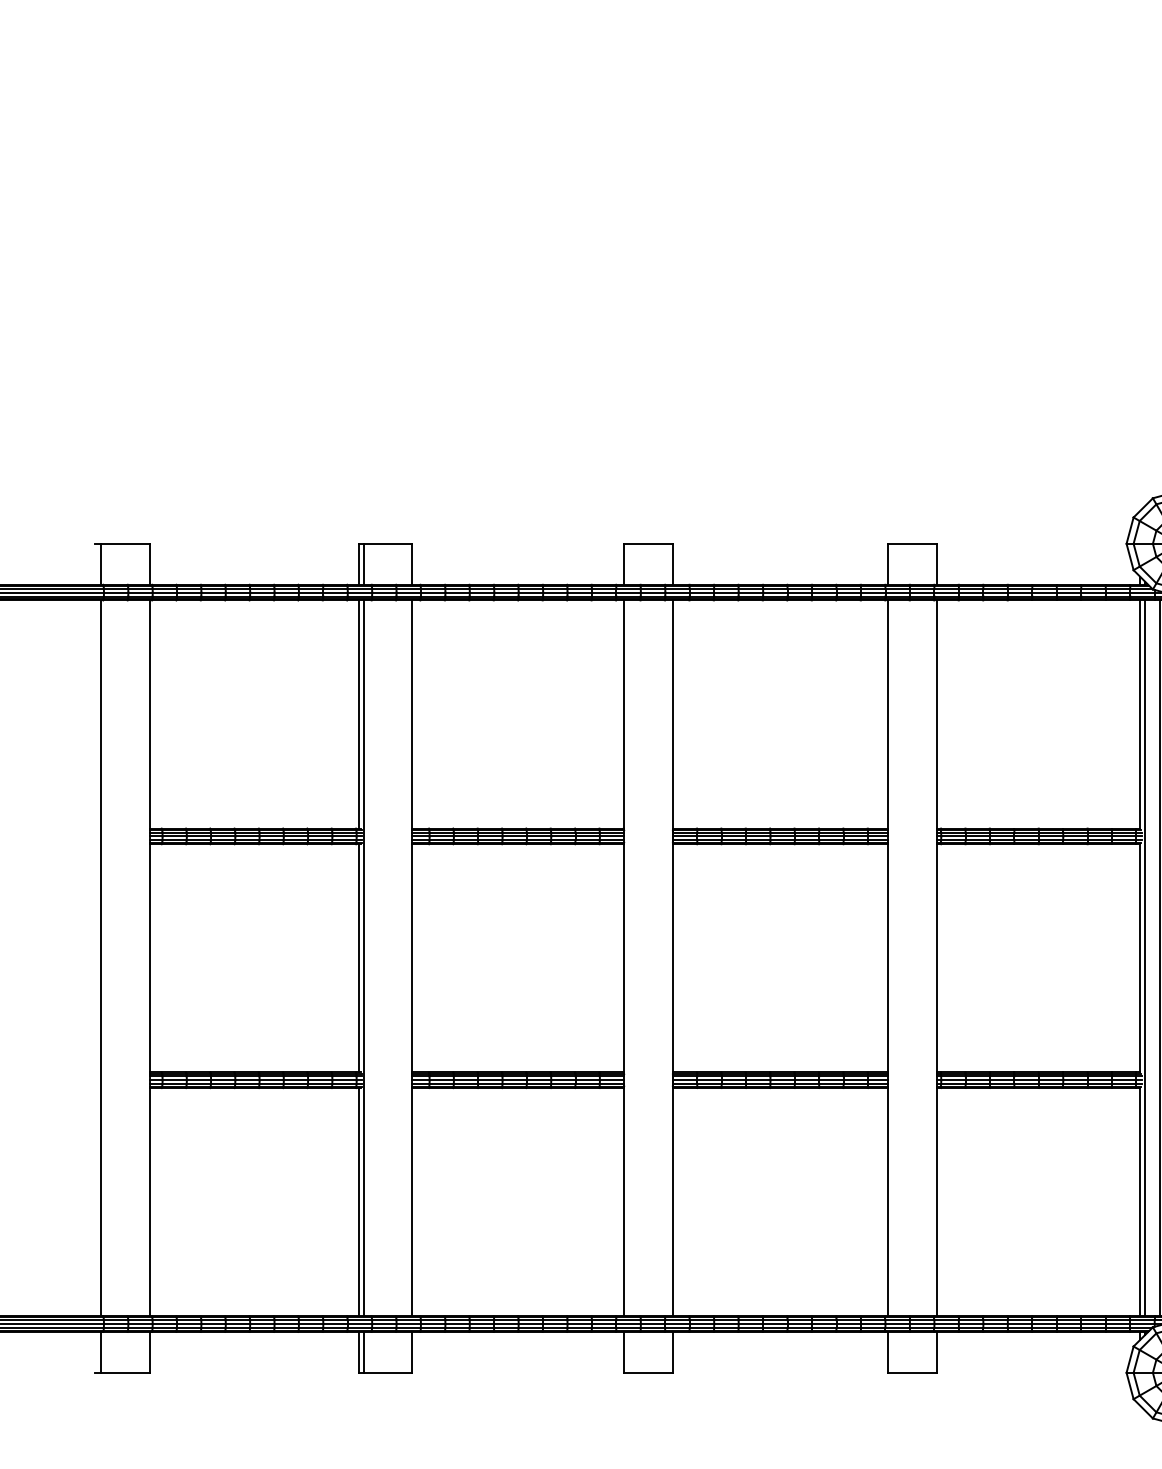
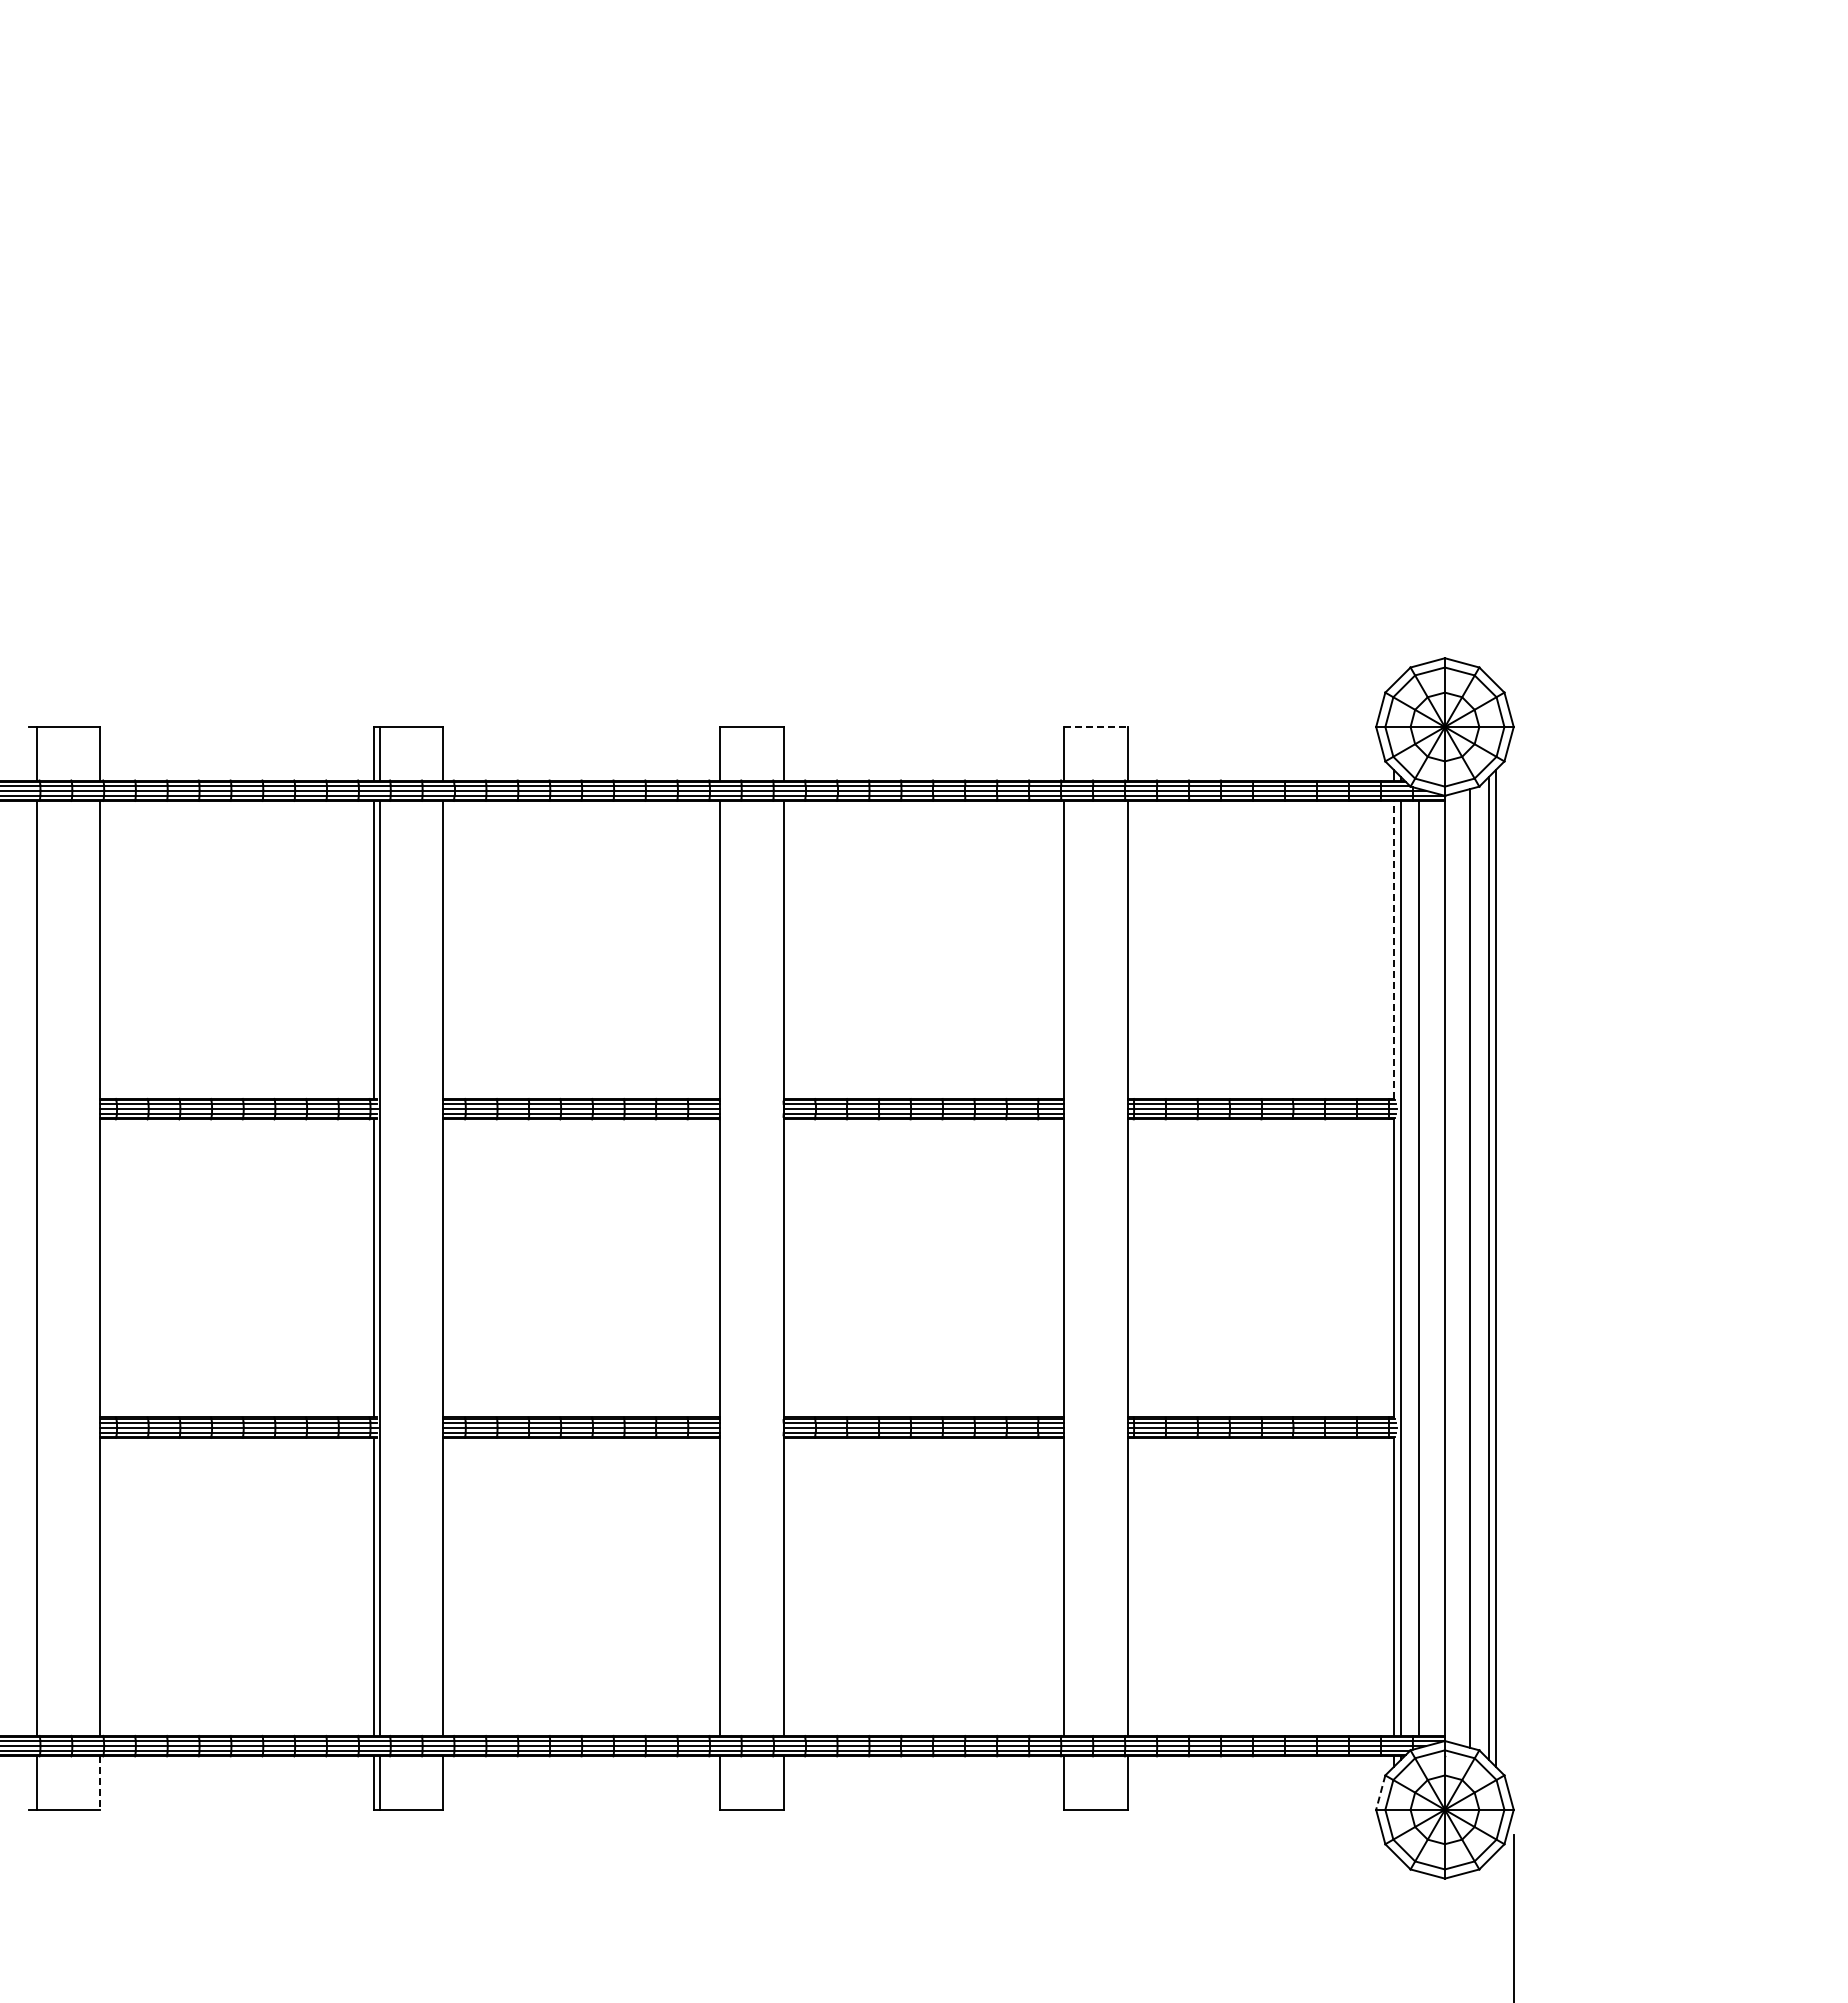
line: (912, 544) -> (1096, 727), solid -> dashed
line: (1140, 714) -> (1394, 949), solid -> dashed
line: (149, 1352) -> (100, 1783), solid -> dashed
line: (1129, 1359) -> (1380, 1792), solid -> dashed

